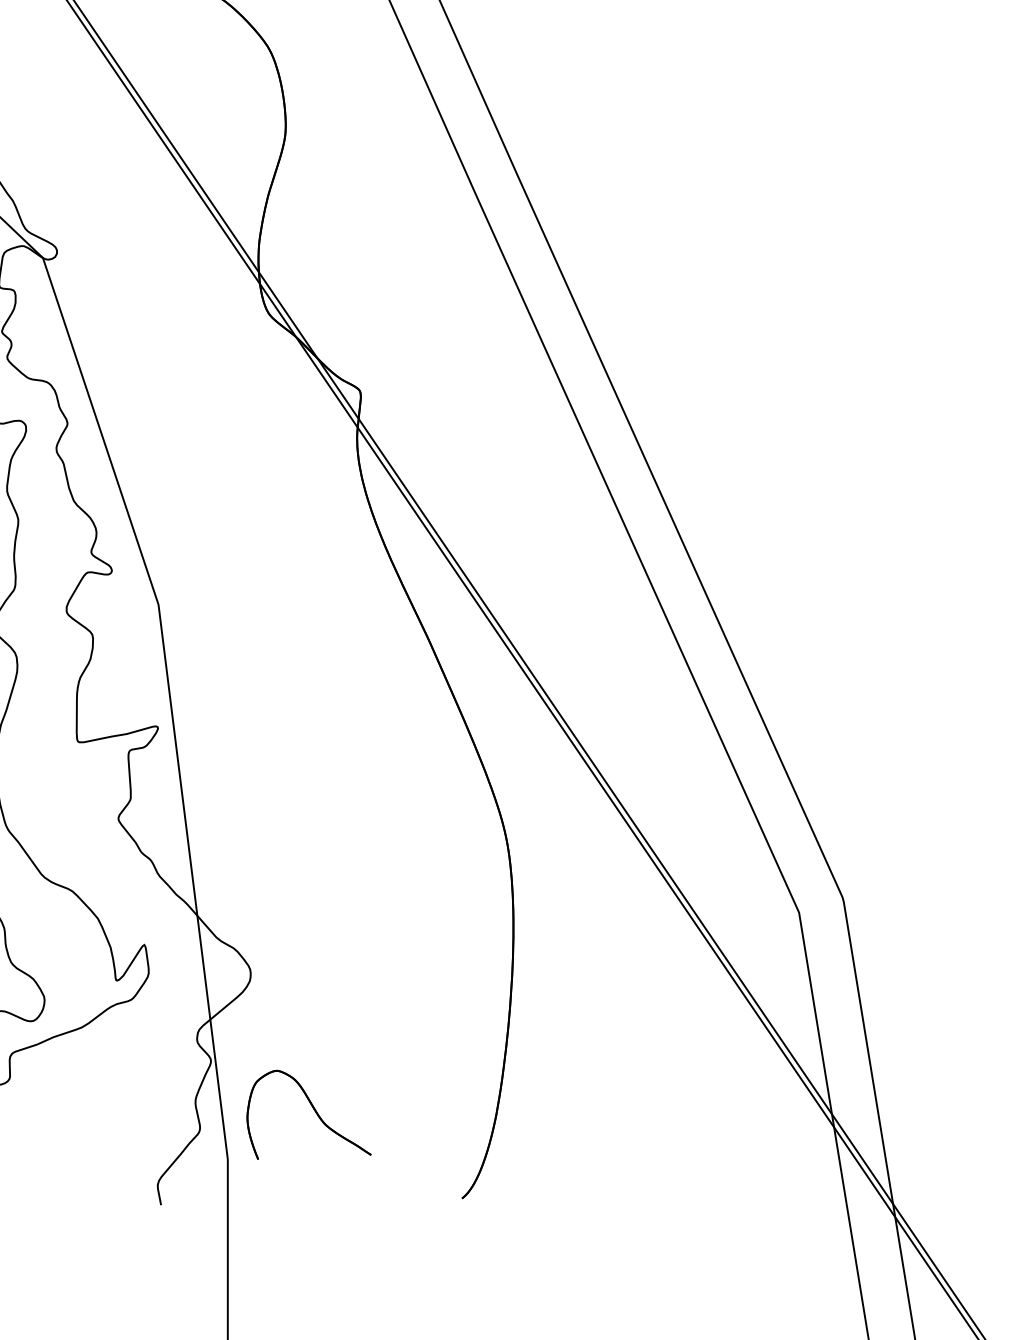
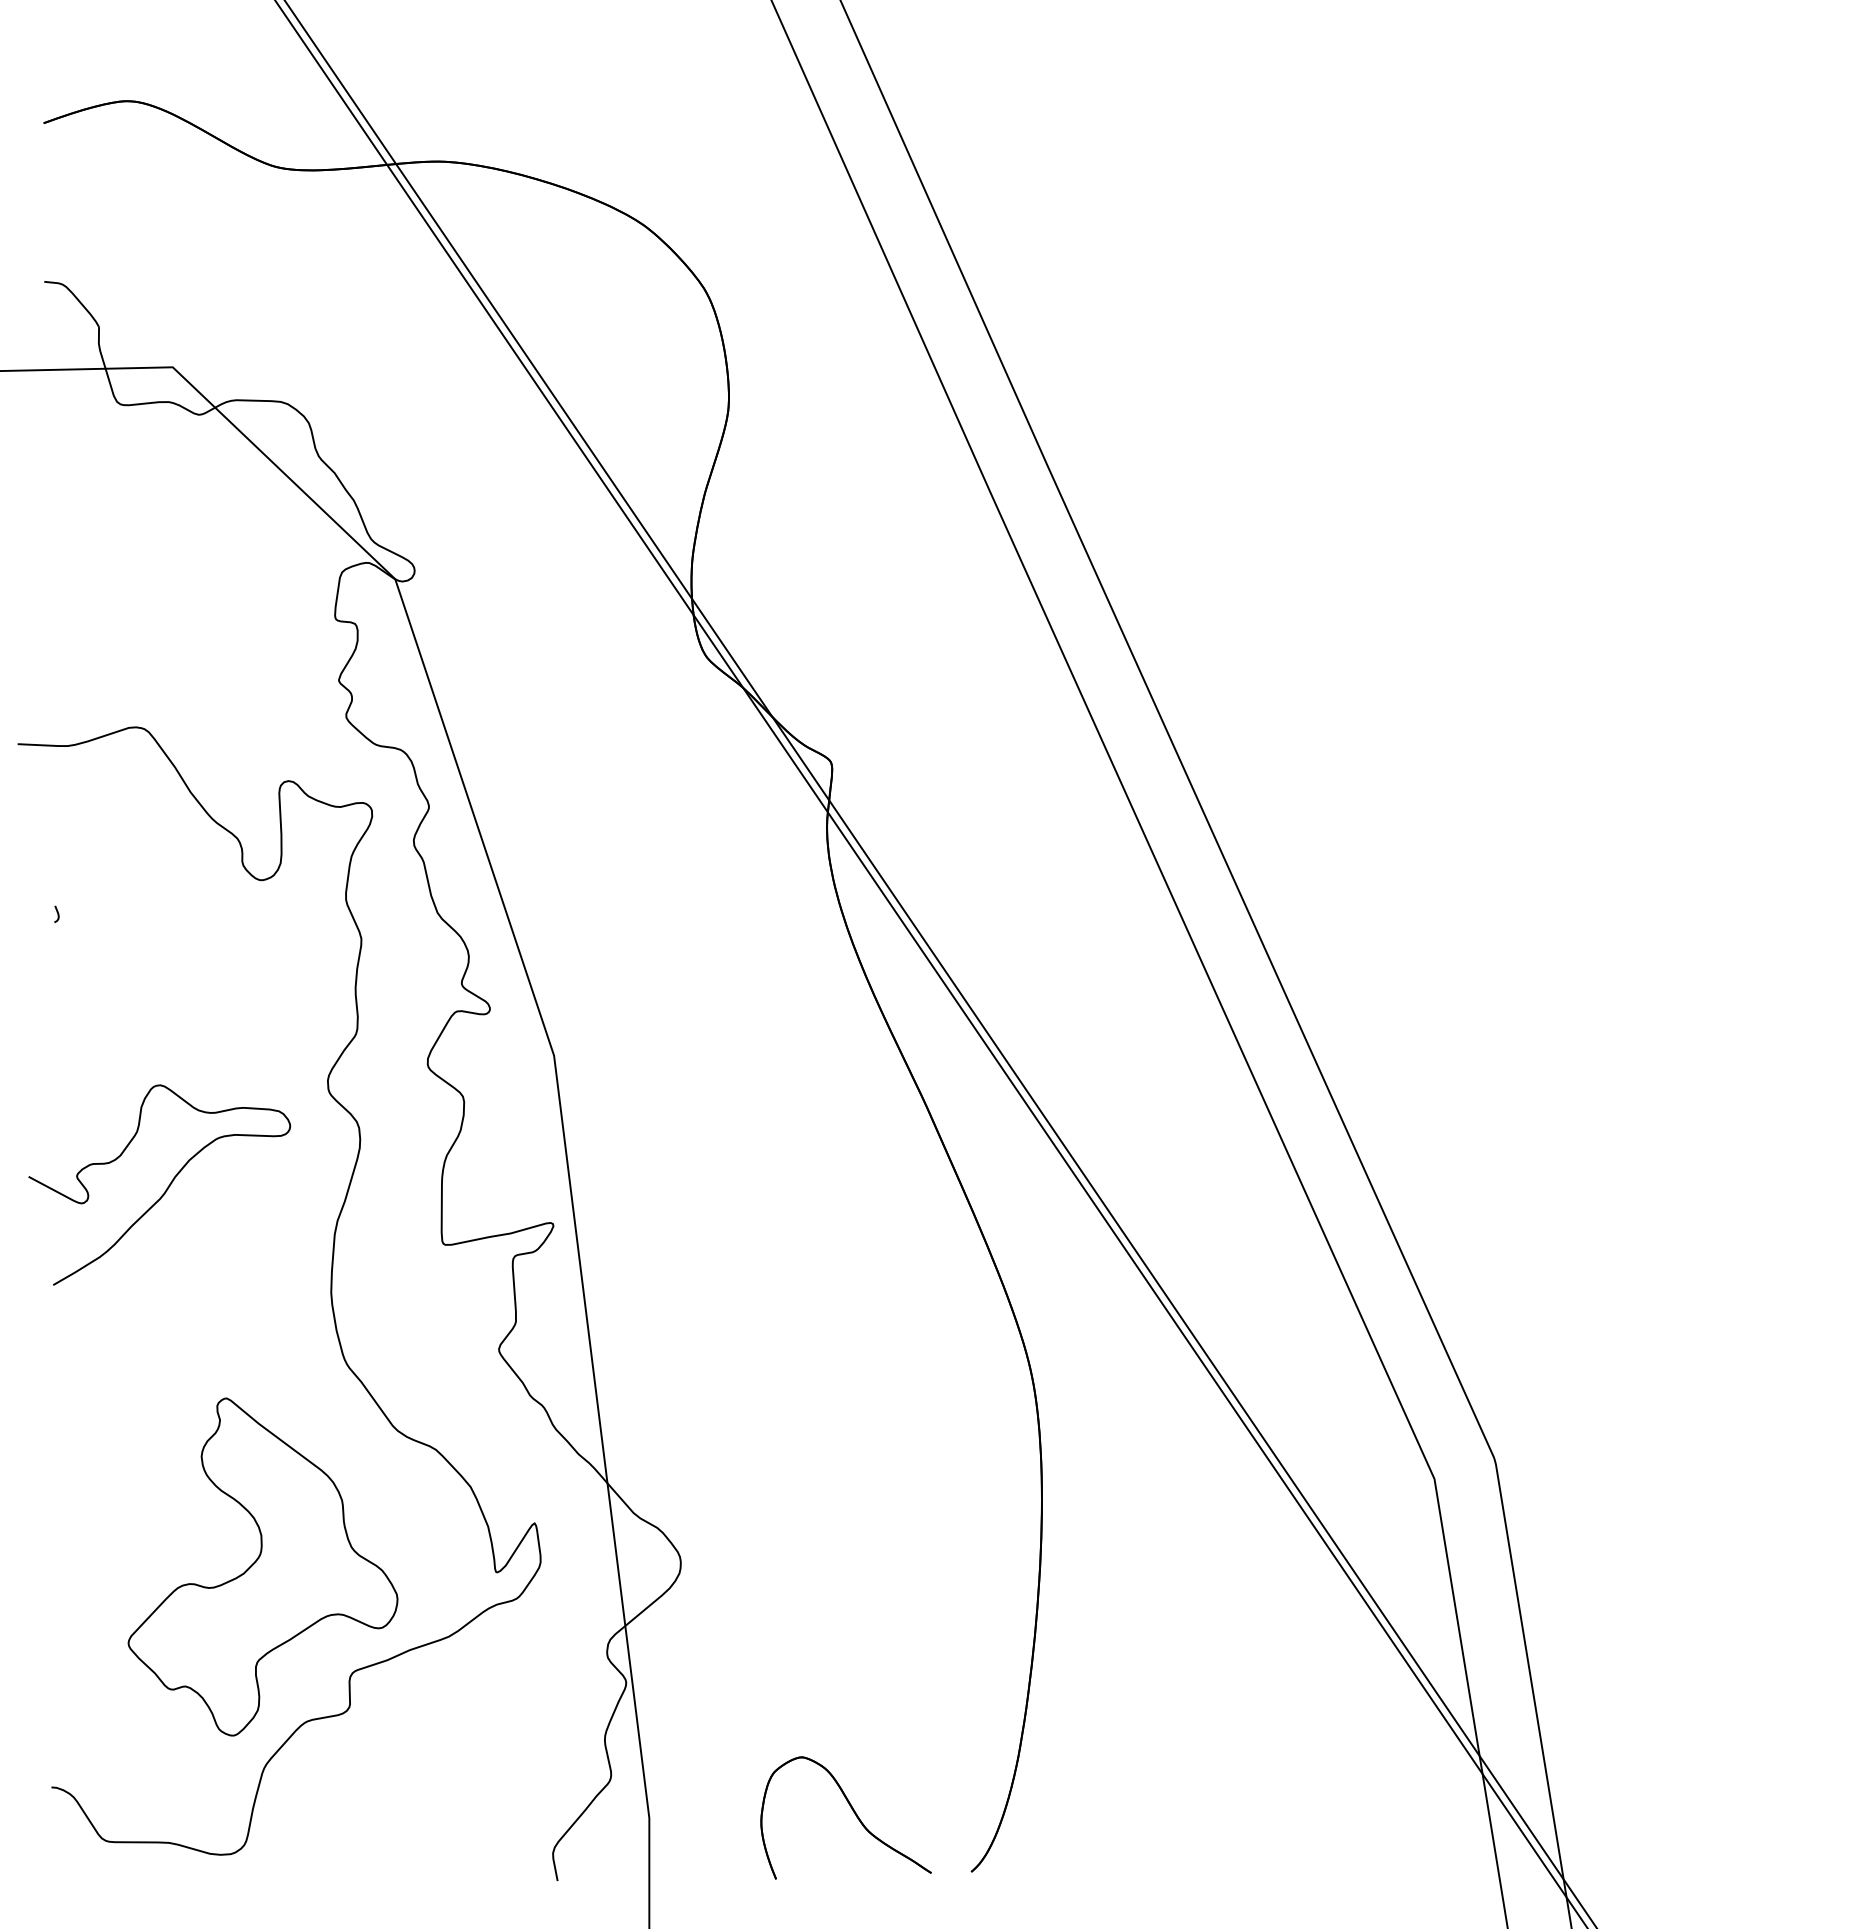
part: (314, 1110) -> (853, 1812), moved

